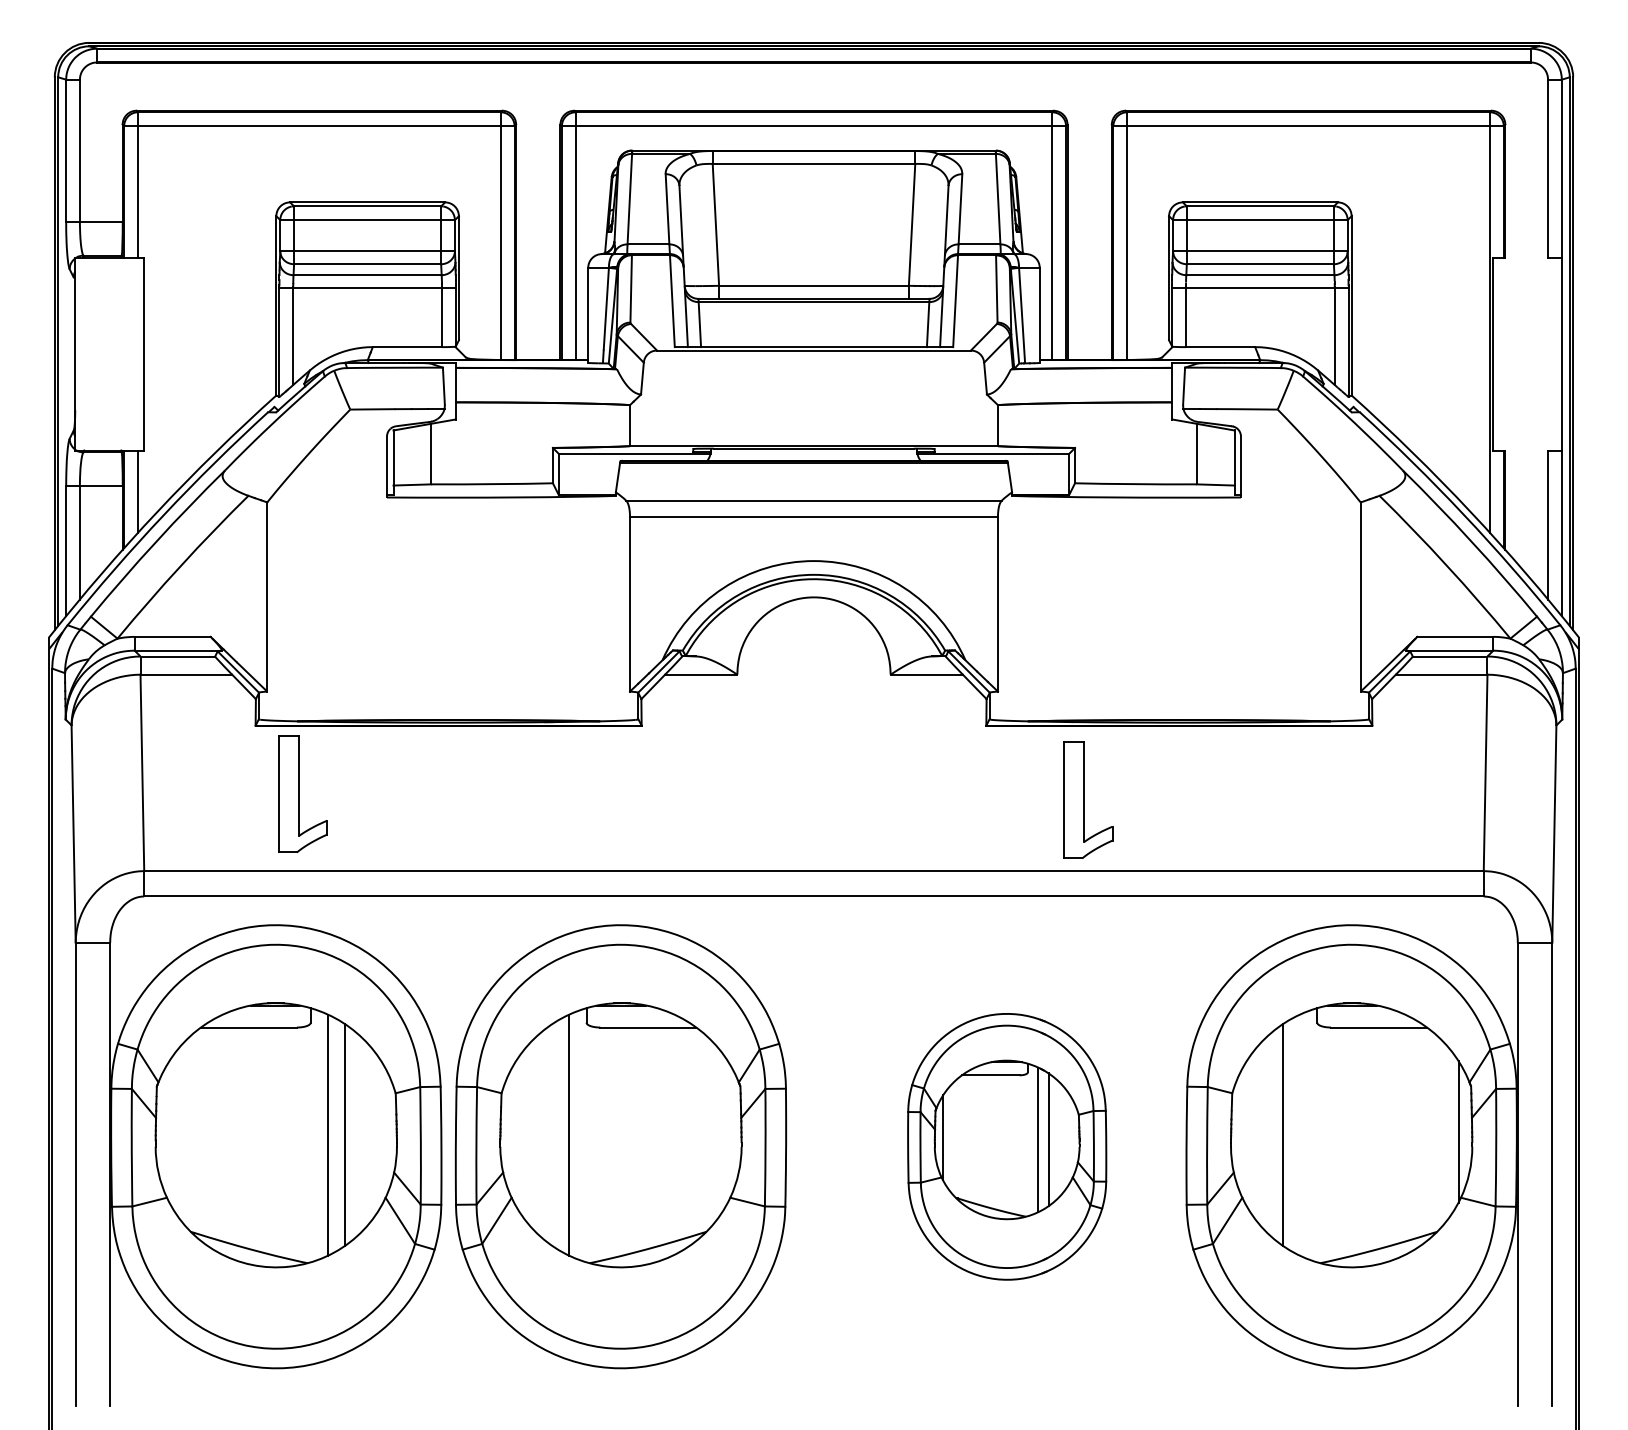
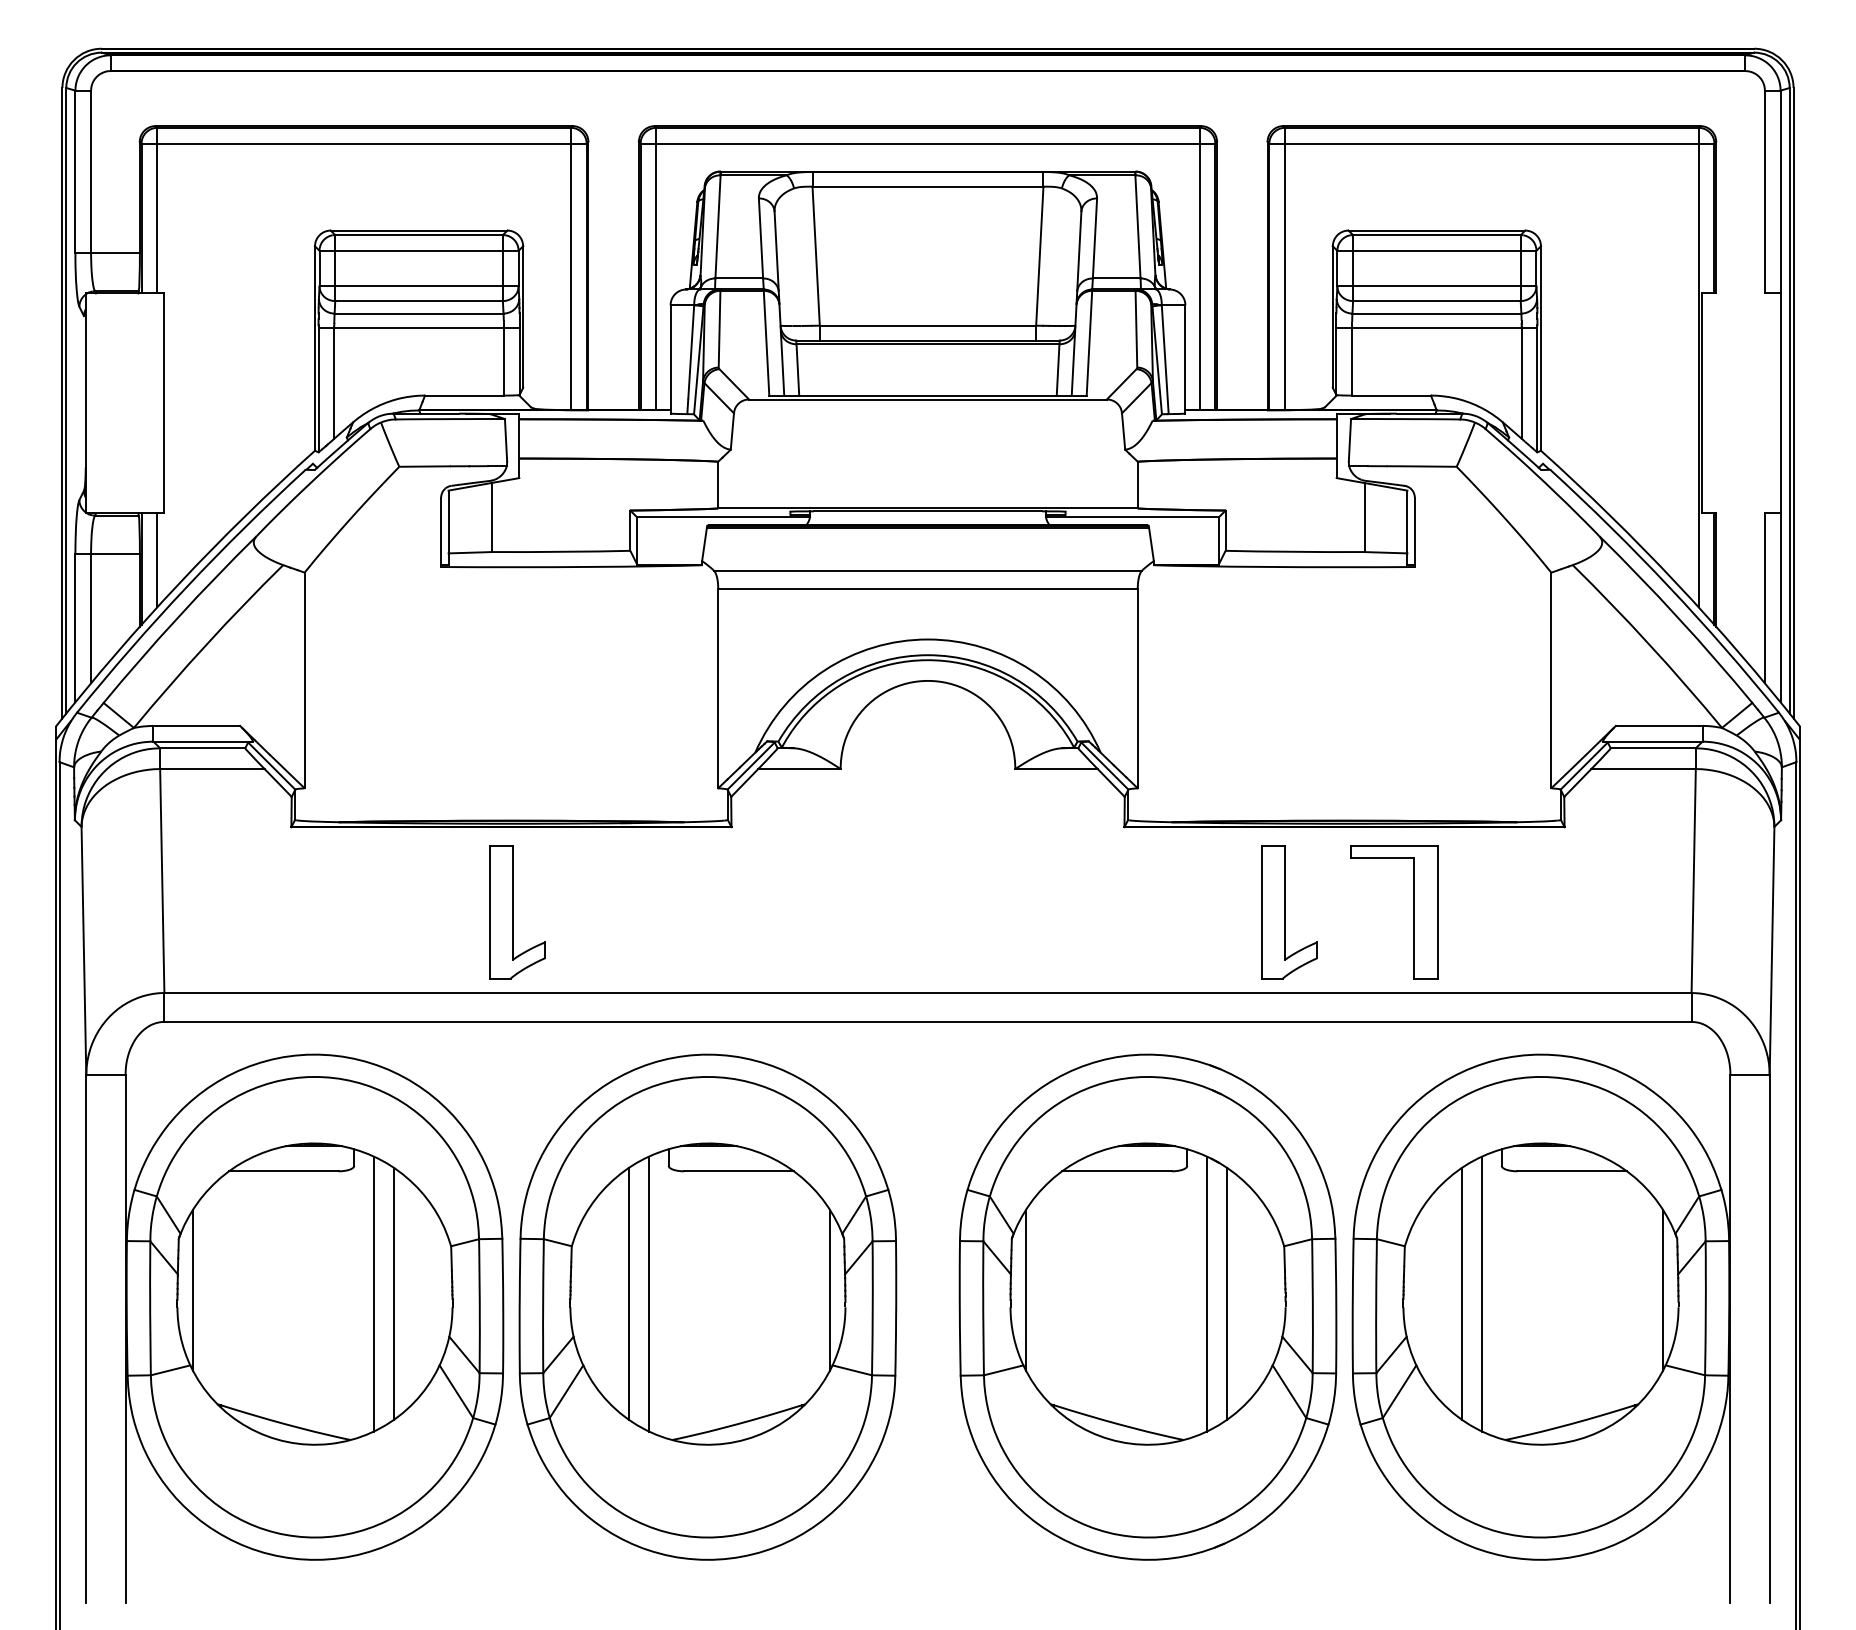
part: (302, 793) -> (516, 911), moved
part: (1088, 799) -> (1289, 911), moved
part: (1239, 799) -> (1413, 911), added
line: (169, 1131) -> (193, 1289), added
line: (727, 1131) -> (829, 1289), added
line: (552, 1134) -> (629, 1293), added
line: (1299, 1134) -> (1481, 1293), added
part: (1007, 1146) -> (1148, 1306), size x1.67

